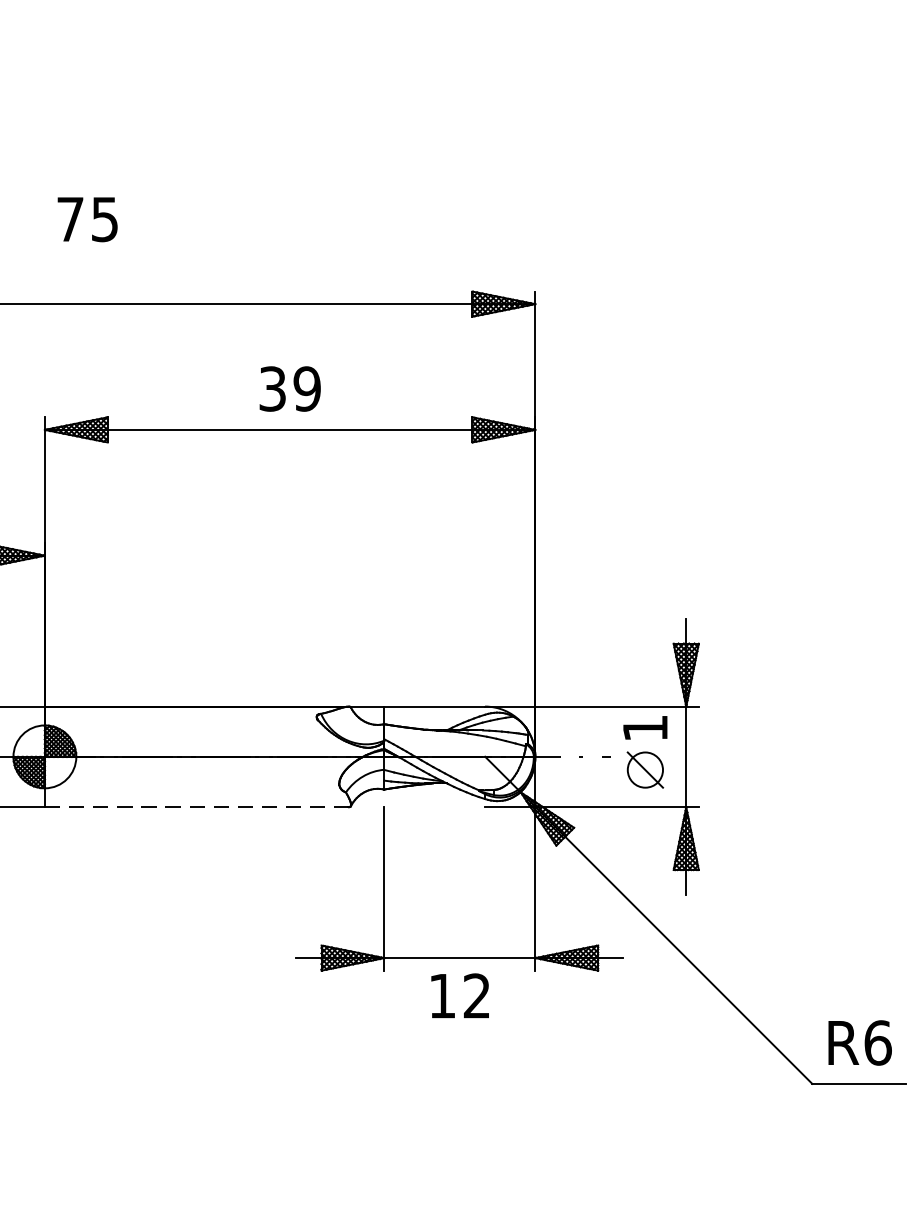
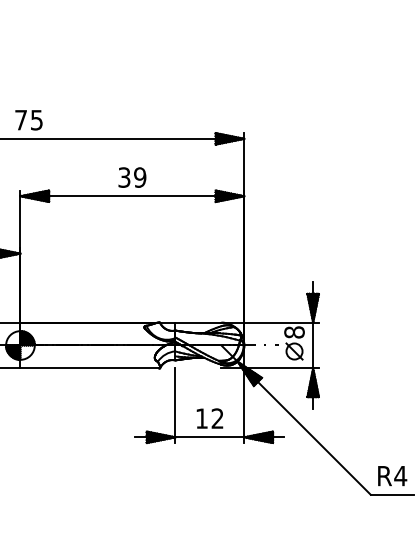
text: (86, 220) -> (28, 120), moved
text: (645, 728) -> (294, 332), 1 -> 8
line: (198, 807) -> (90, 368), dashed -> solid
text: (459, 995) -> (209, 418), moved
text: (877, 1041) -> (400, 475), R6 -> R4

